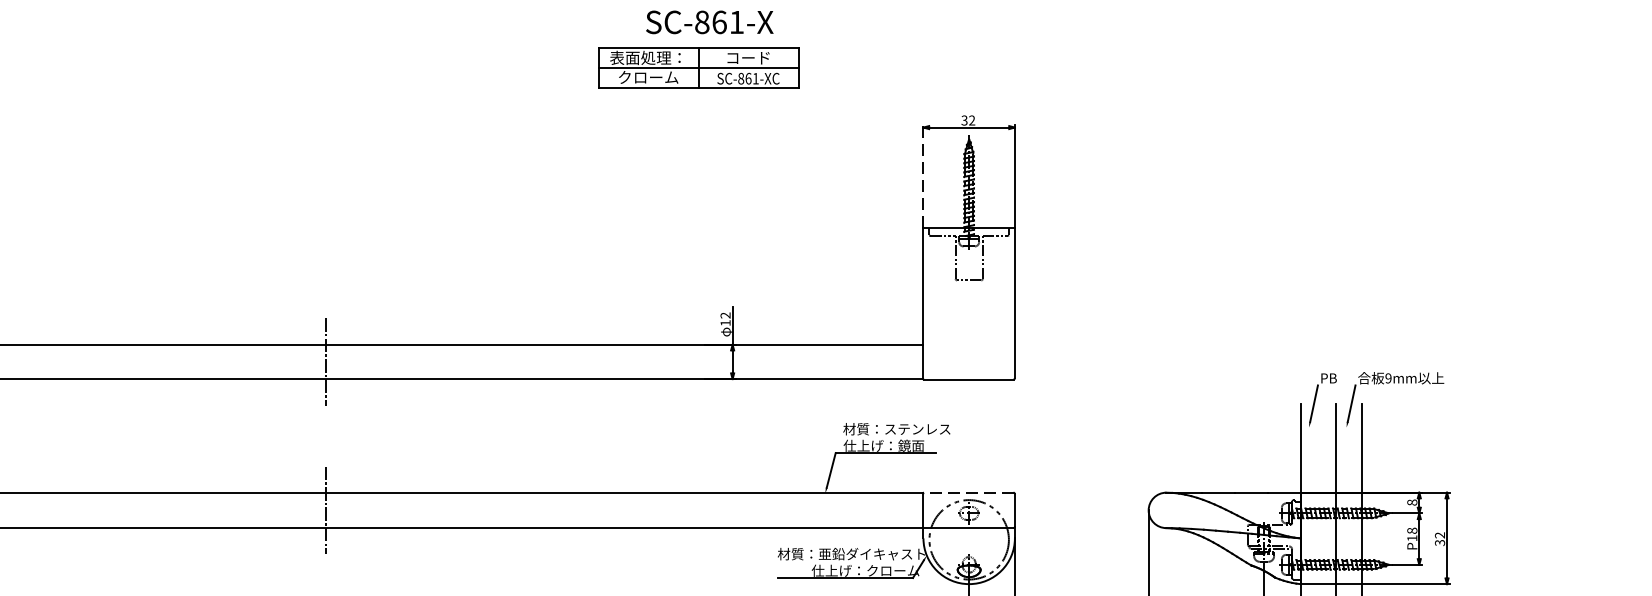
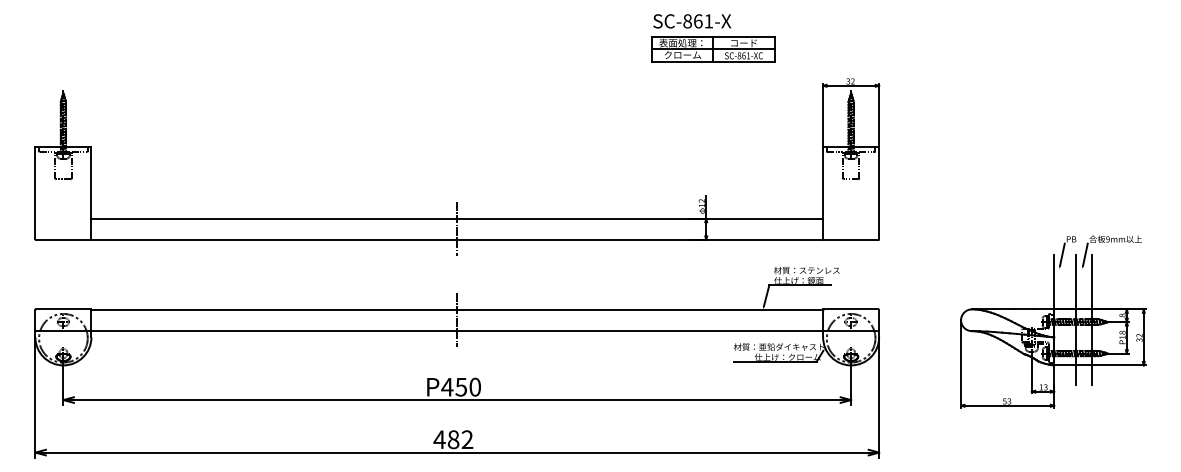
part: (698, 68) -> (713, 49), moved
line: (924, 176) -> (823, 115), dashed -> solid
line: (968, 492) -> (850, 309), dashed -> solid

